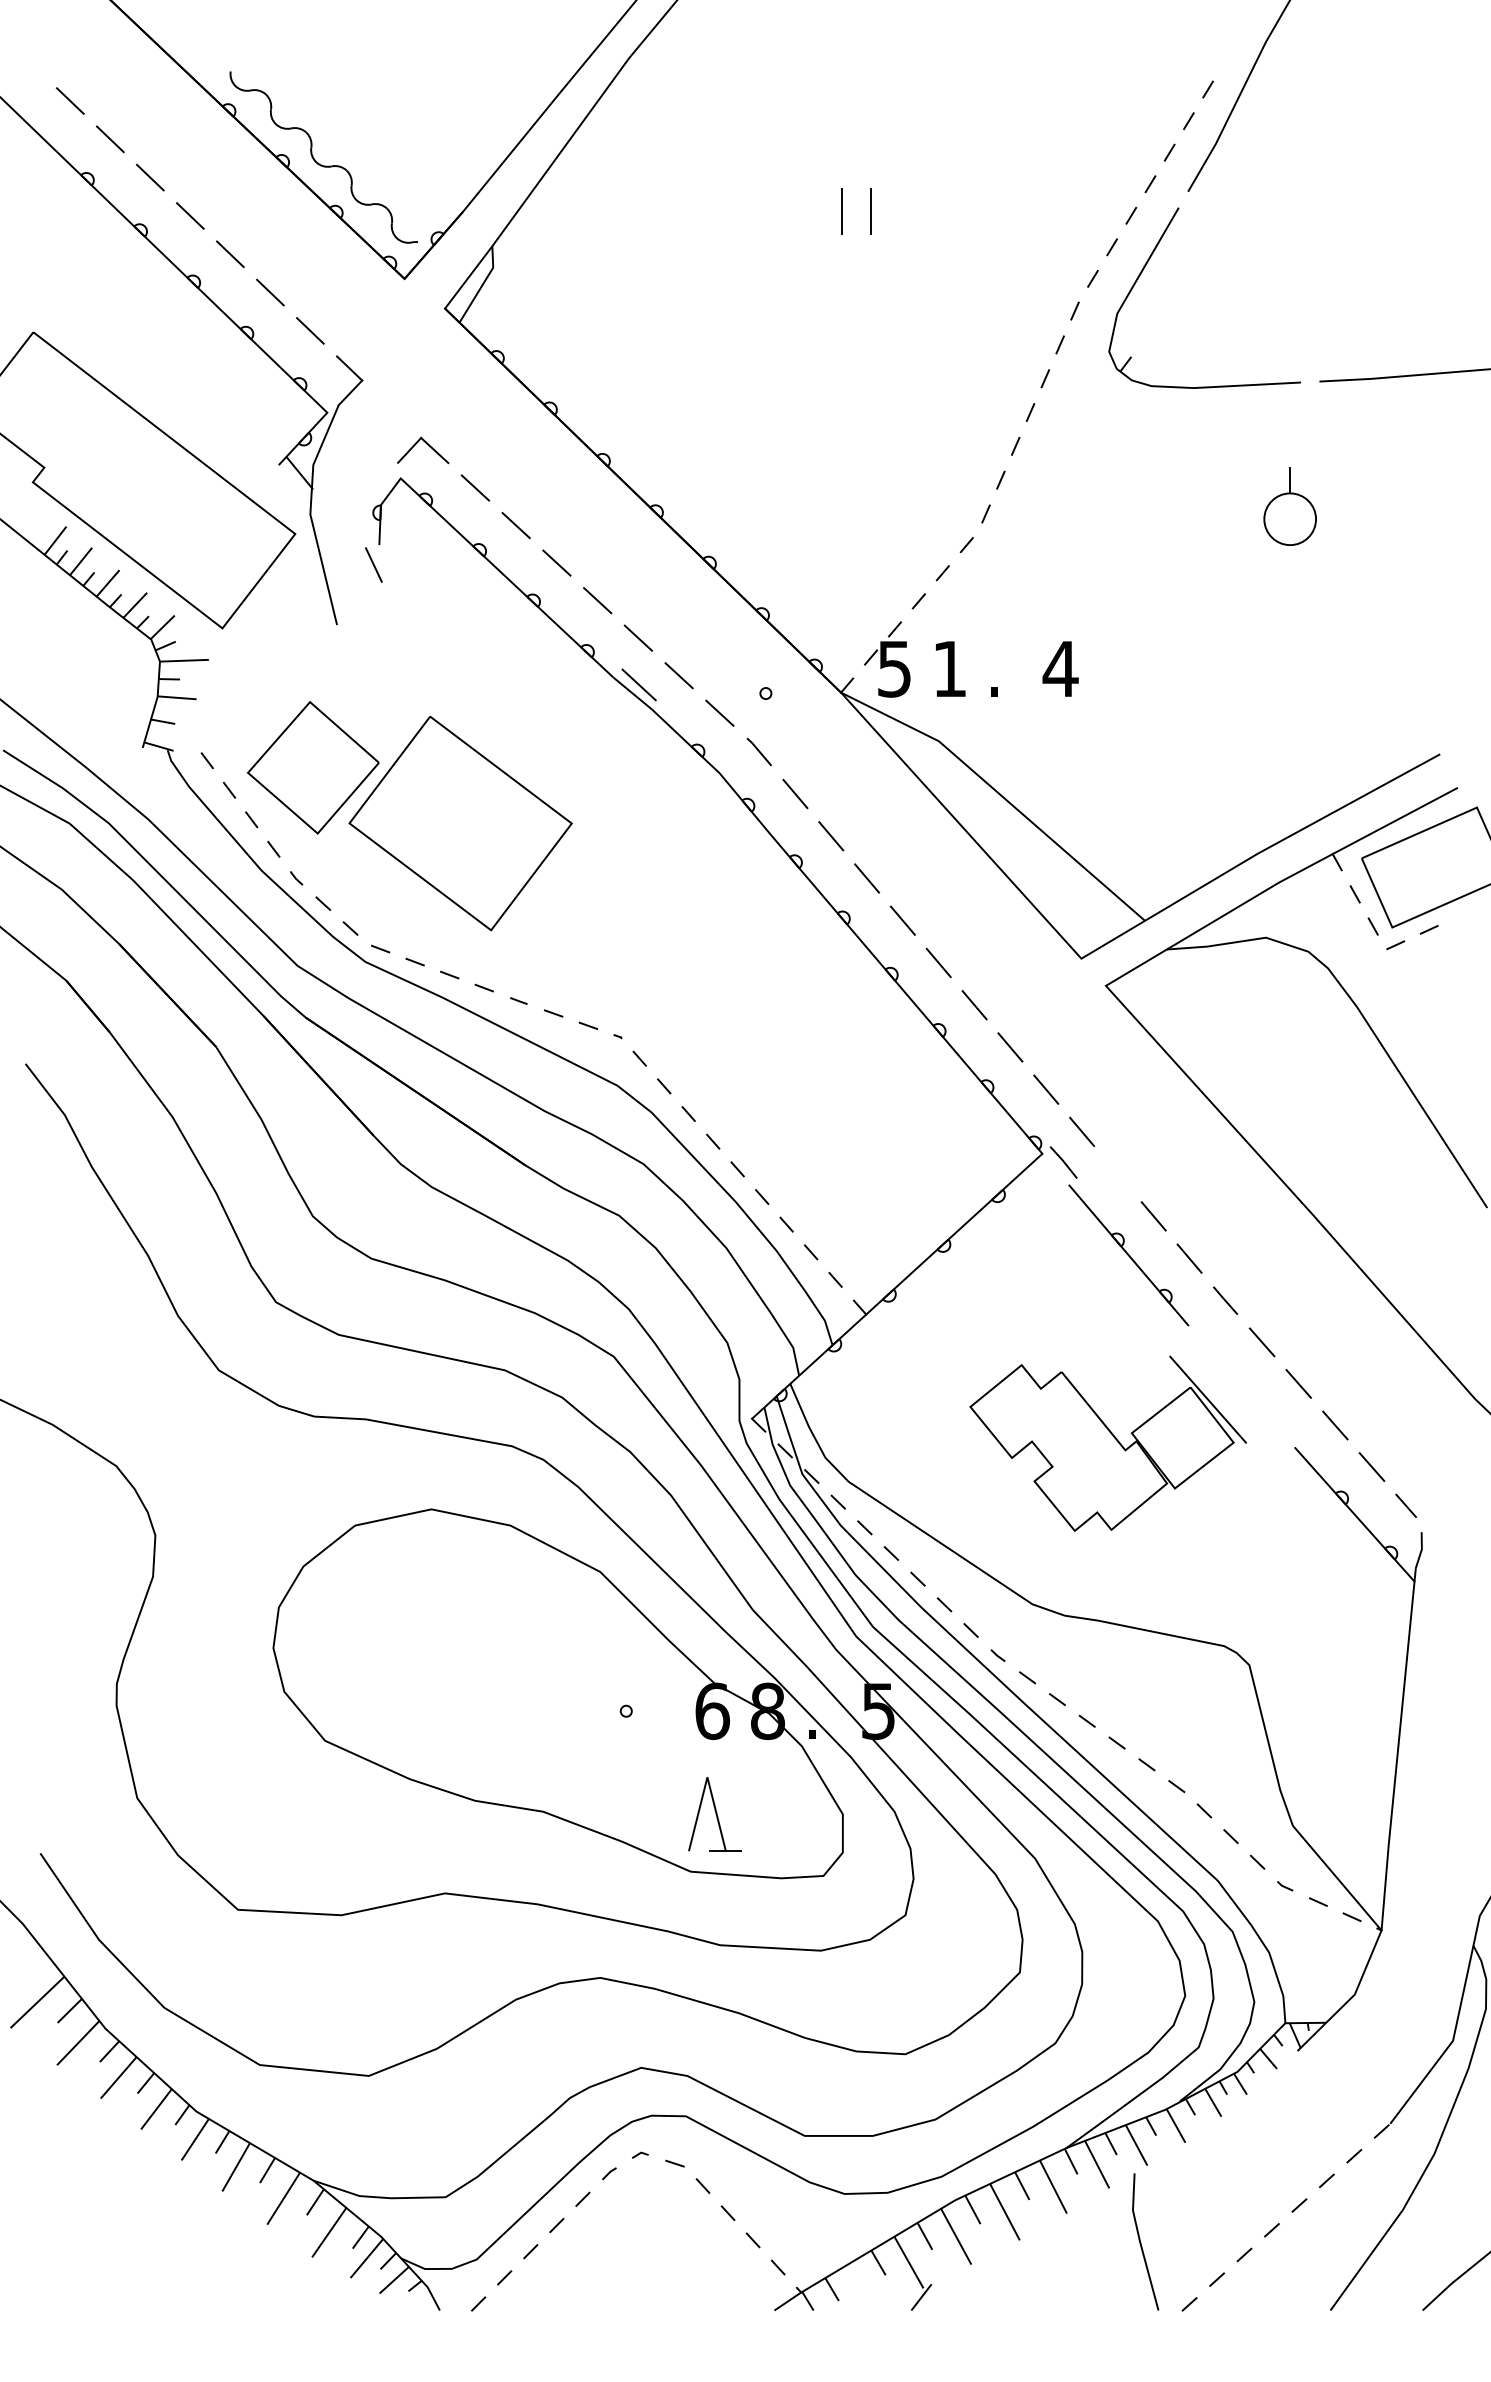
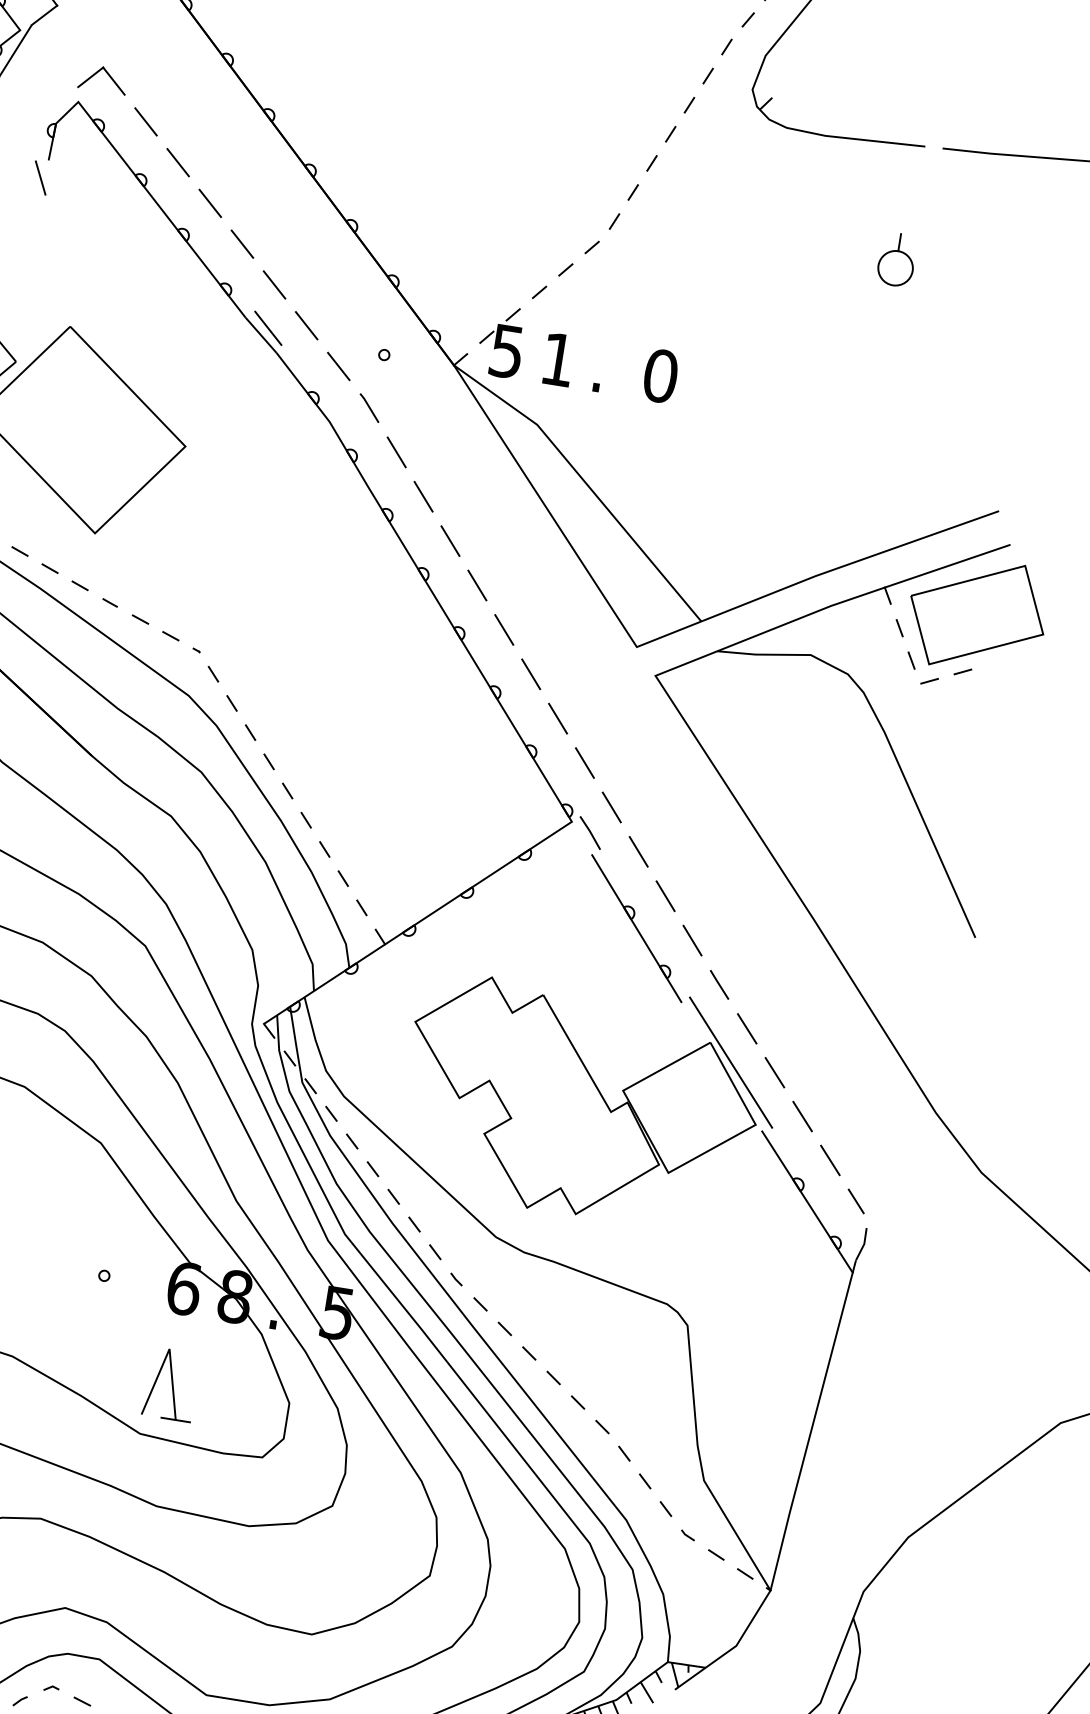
part: (1289, 506) -> (896, 259), size x0.71
text: (1060, 668) -> (660, 375), 4 -> 0
line: (1117, 1174) -> (638, 852), added
part: (1108, 1443) -> (590, 1099), size x1.43

